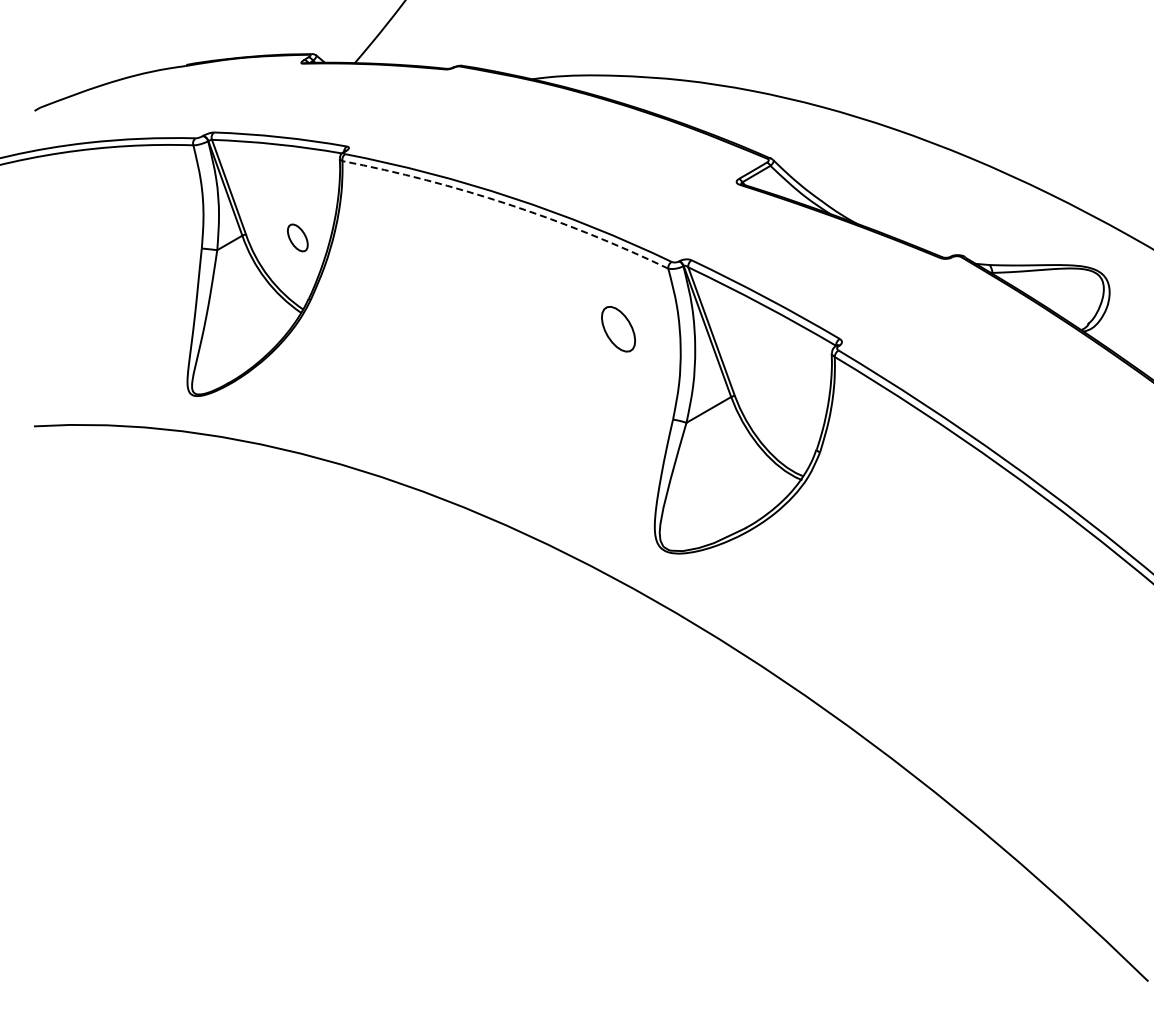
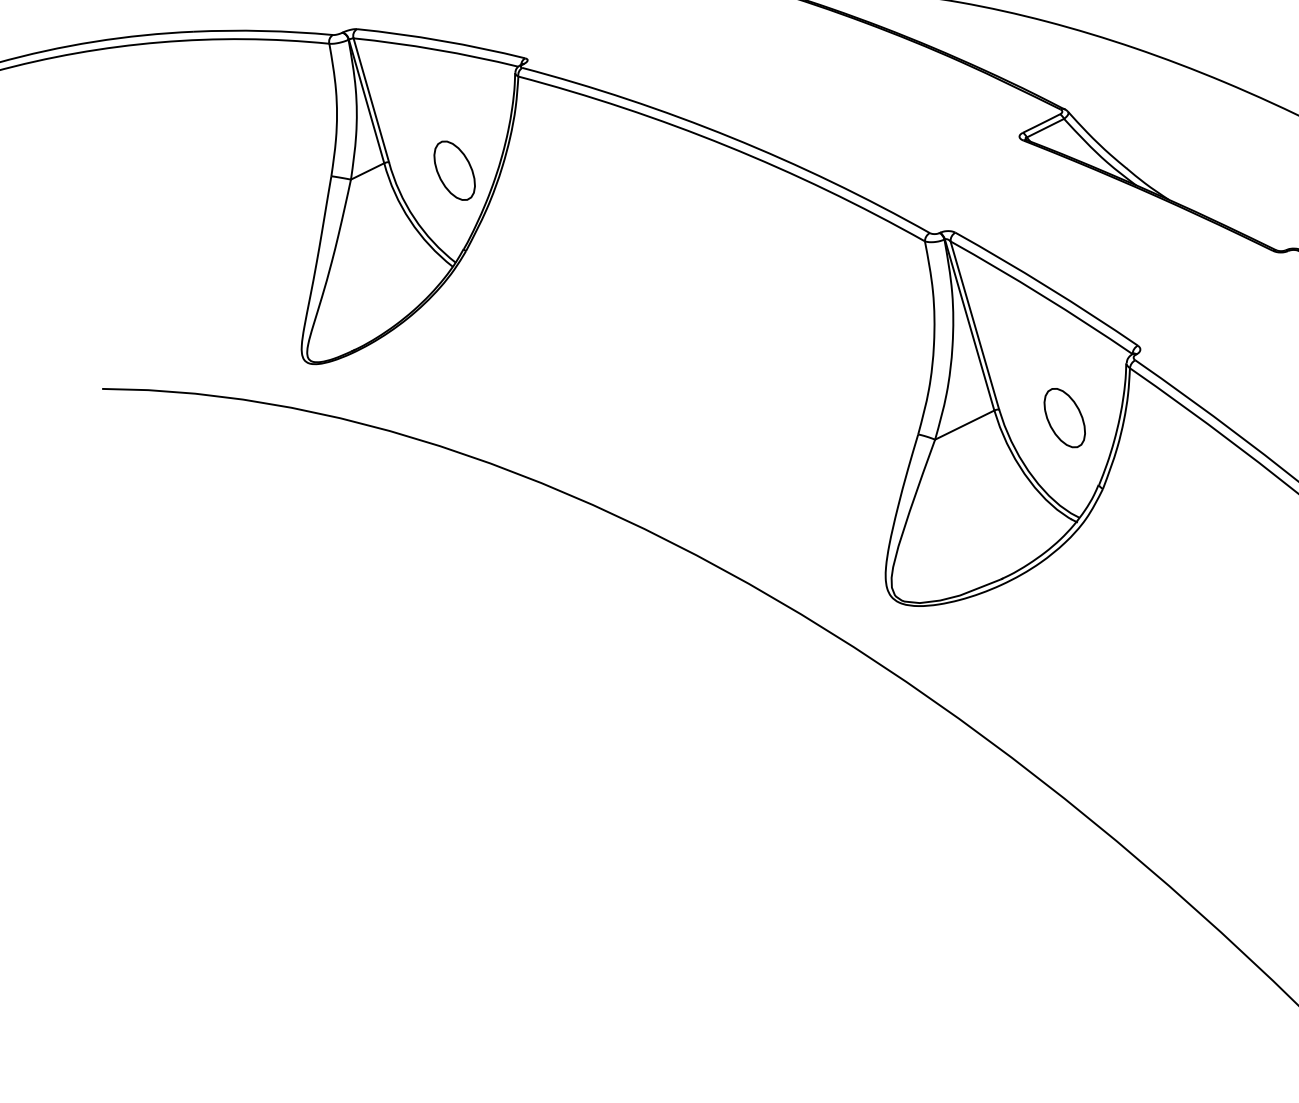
arc: (508, 204) -> (726, 145), dashed -> solid
part: (297, 237) -> (454, 170), size x1.67
part: (618, 329) -> (1064, 418), moved

